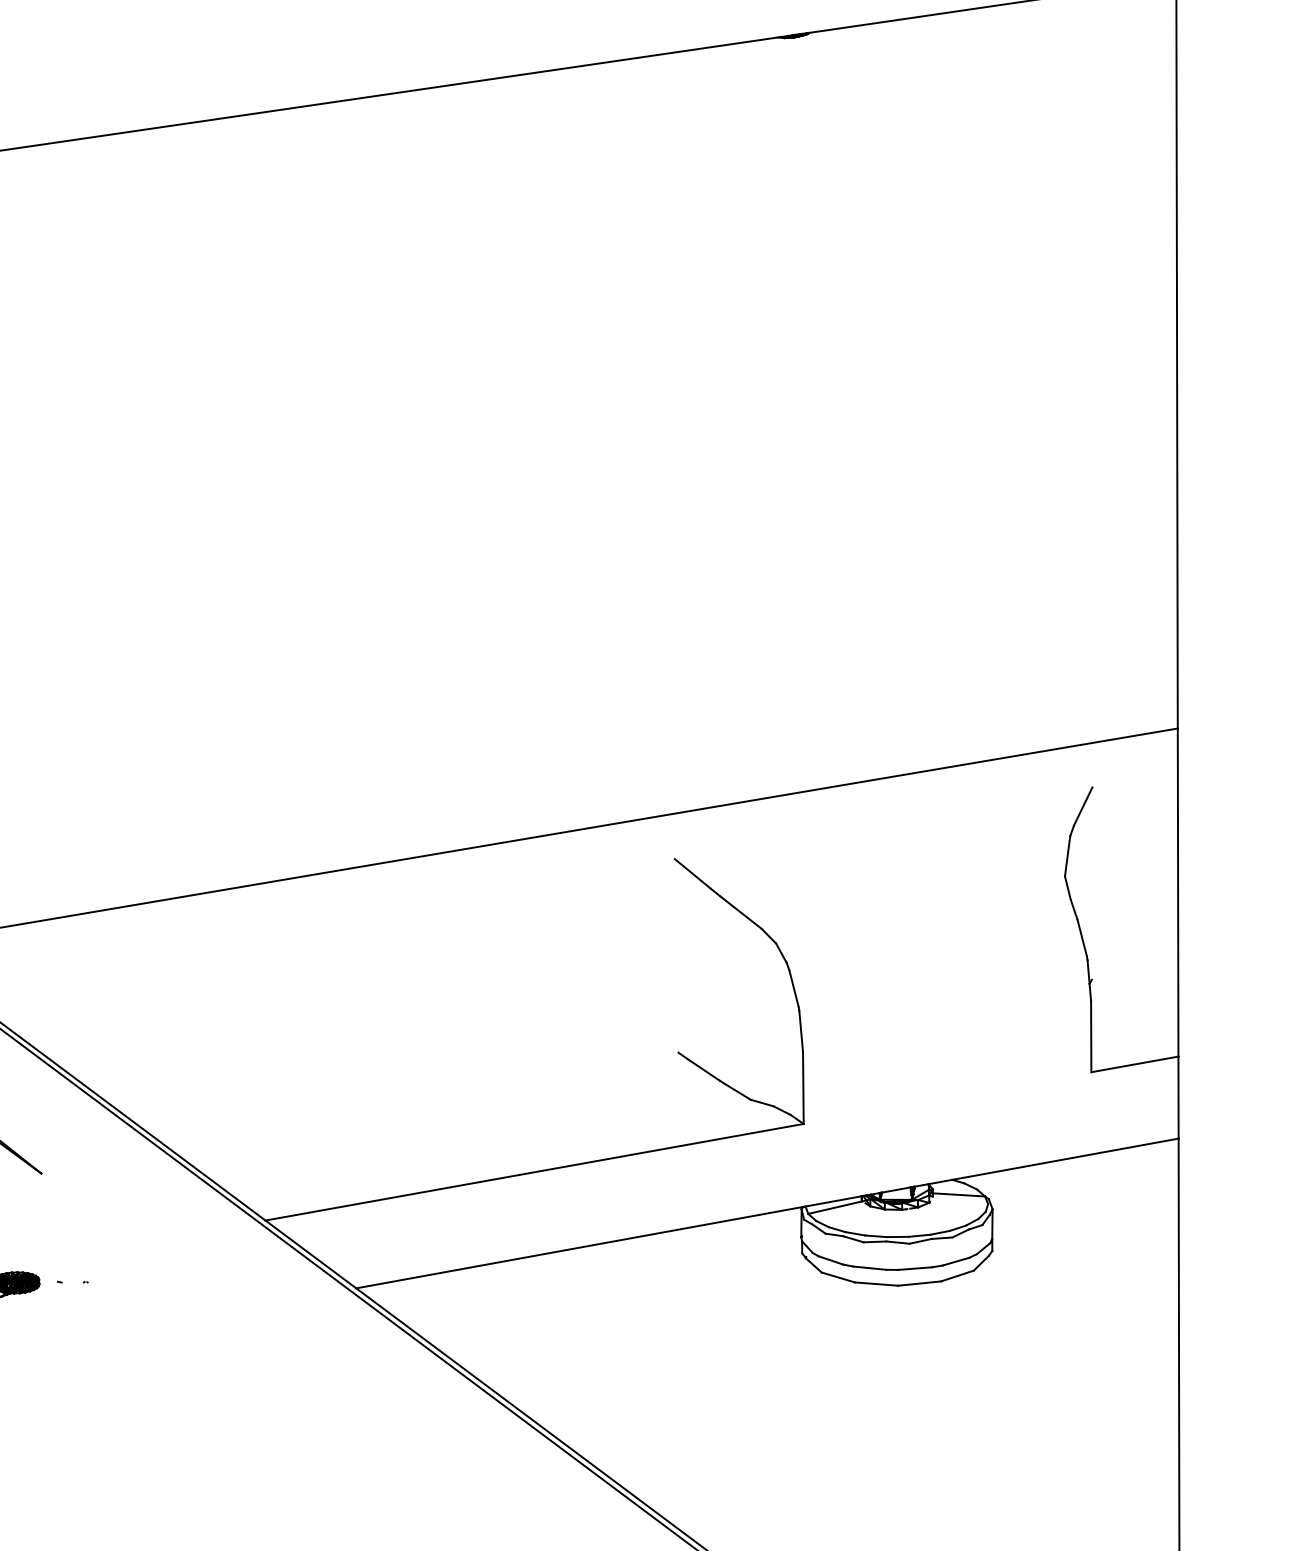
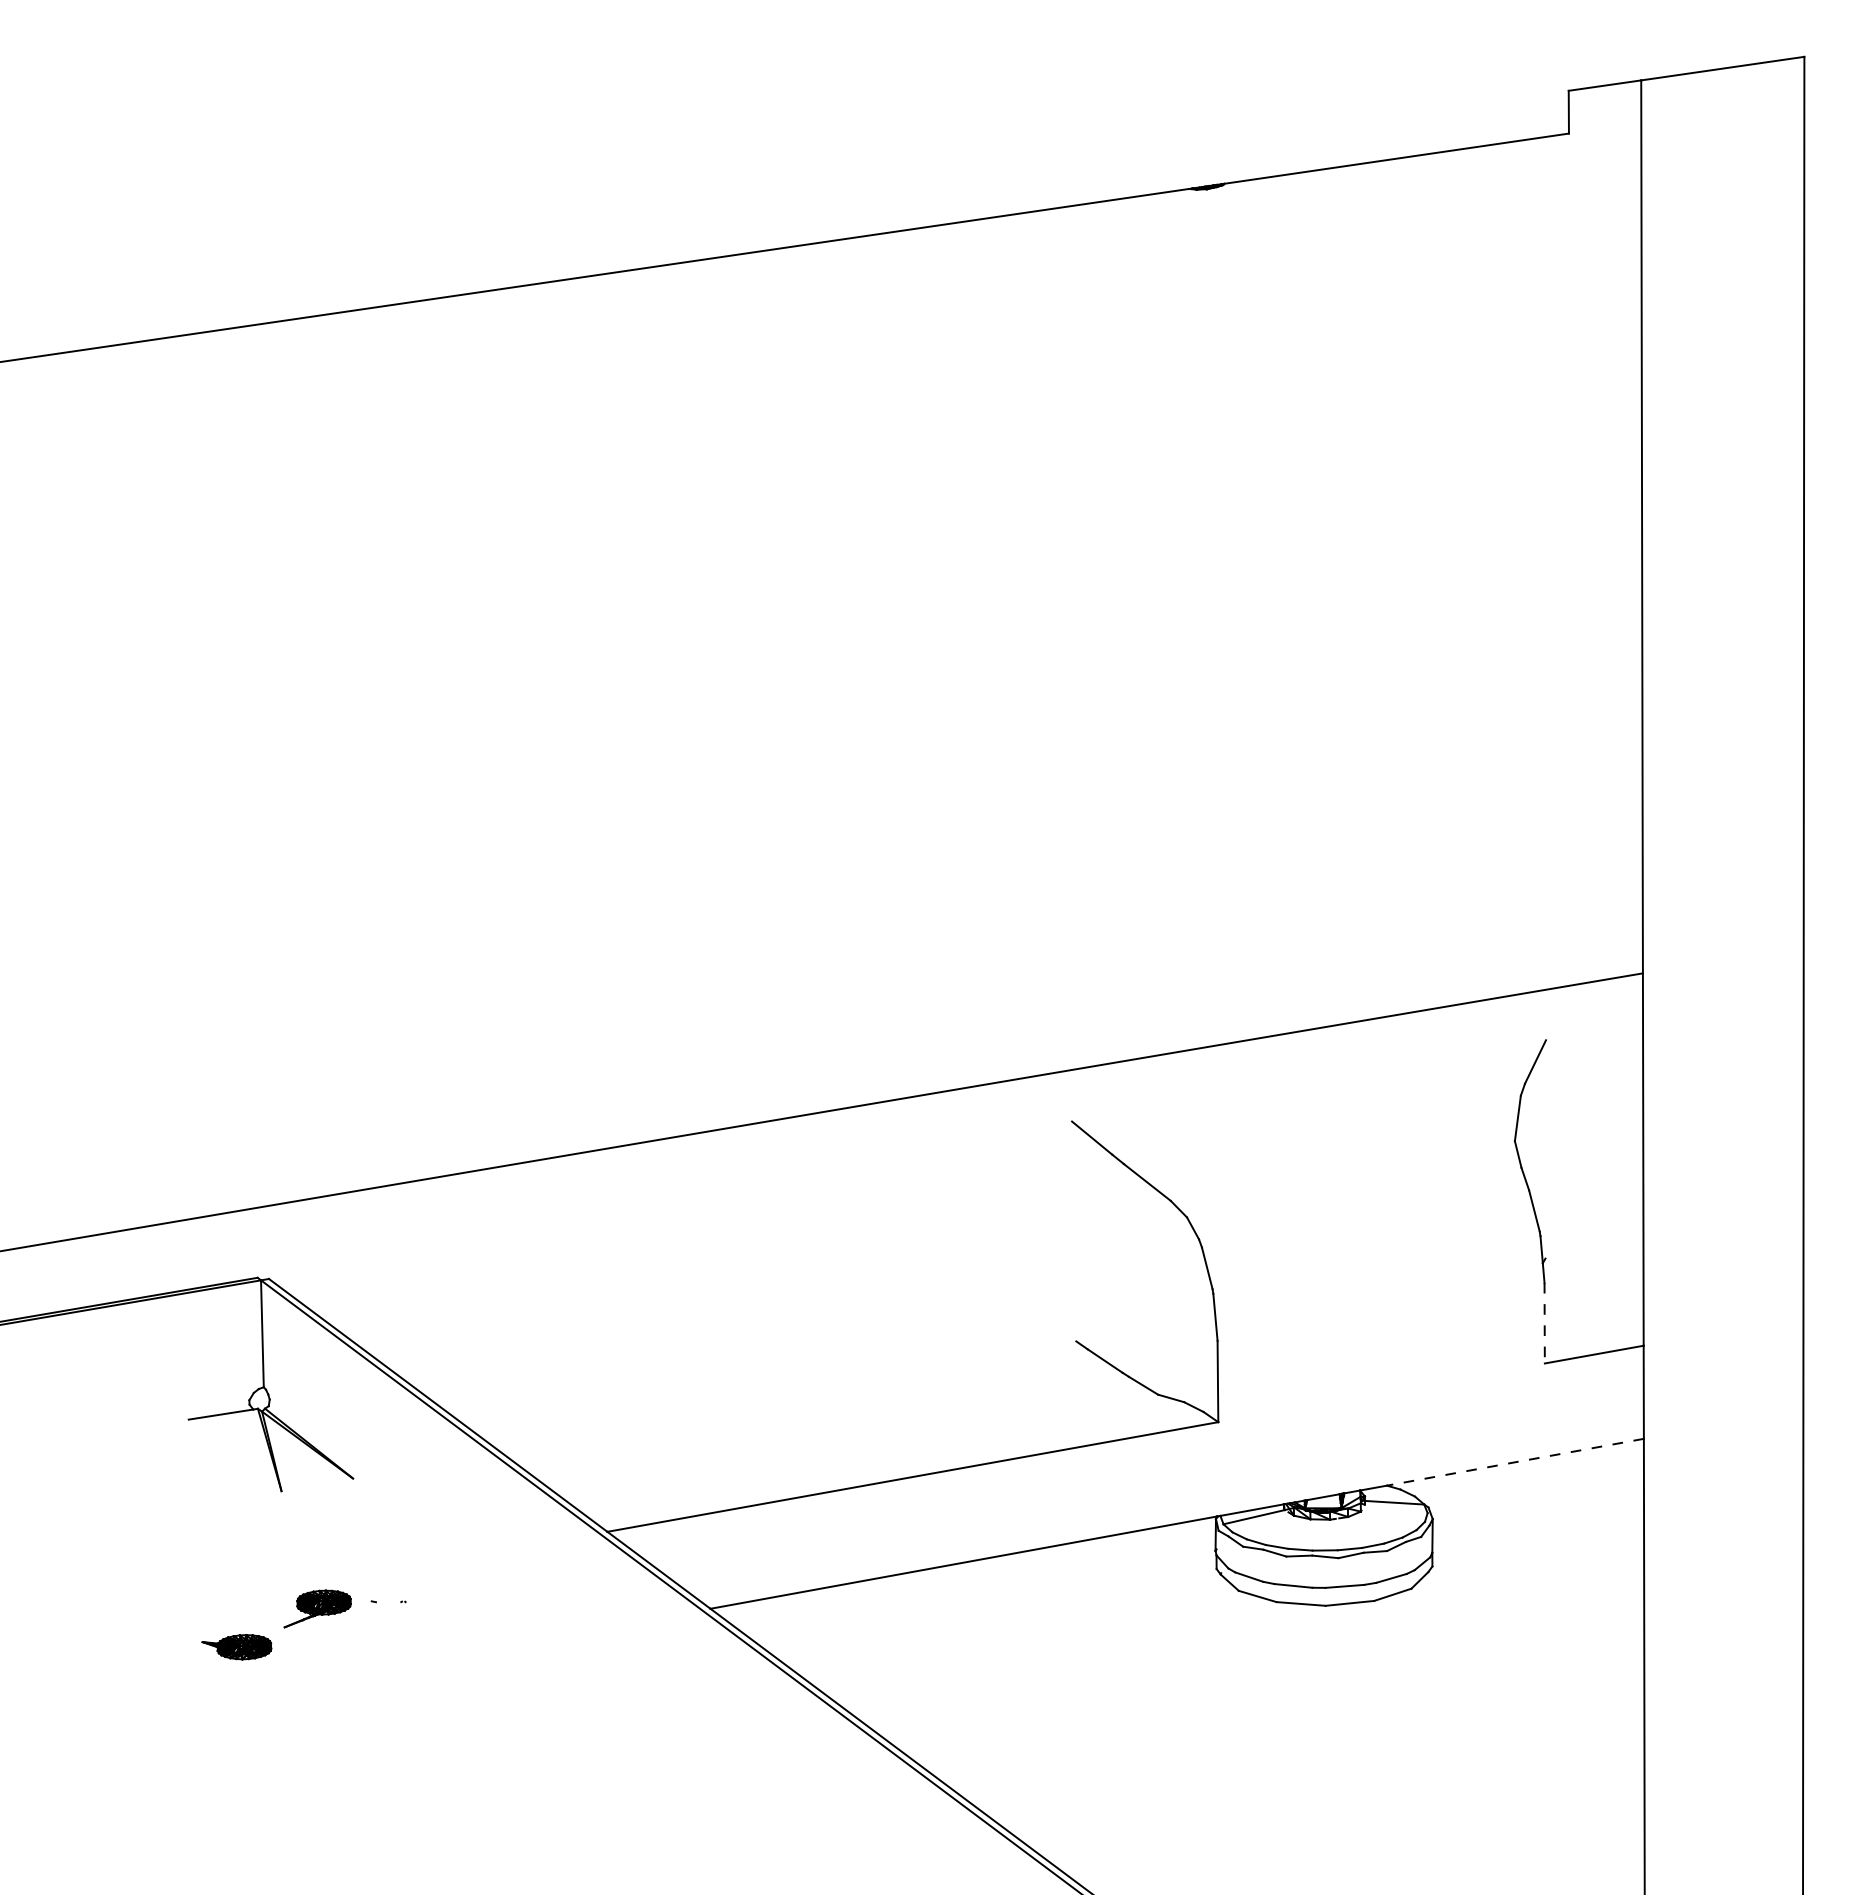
line: (1091, 1037) -> (1544, 1323), solid -> dashed
line: (1065, 1159) -> (1515, 1462), solid -> dashed

